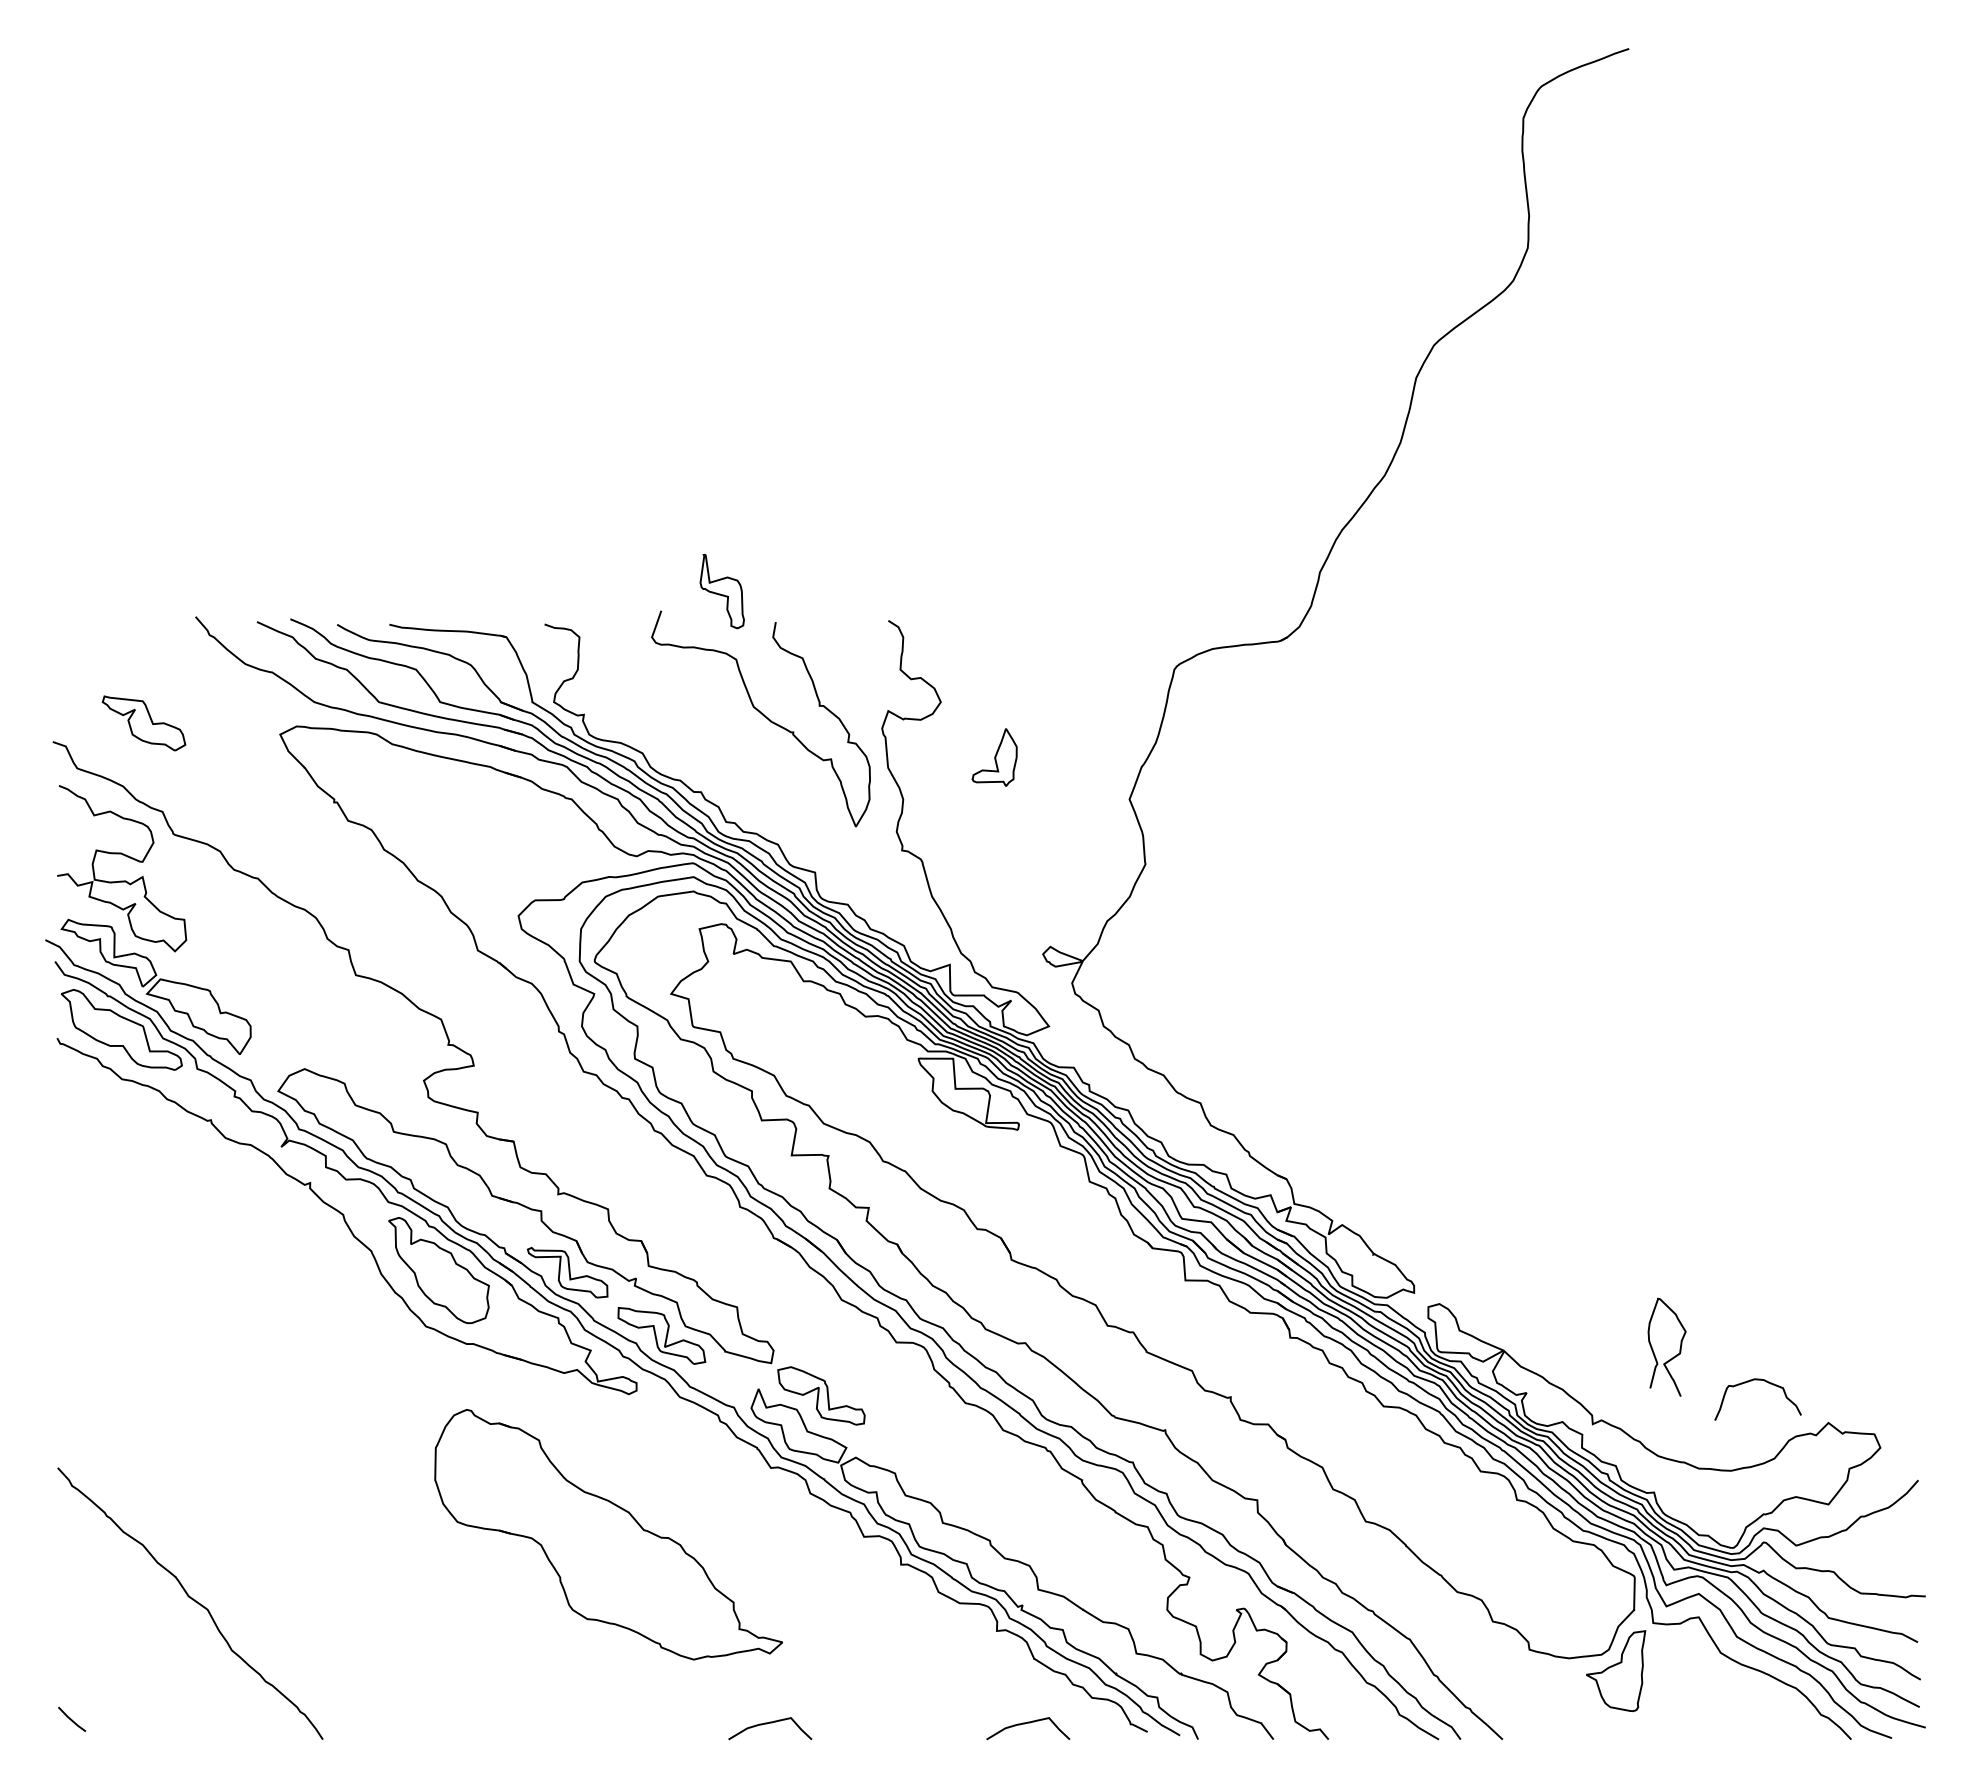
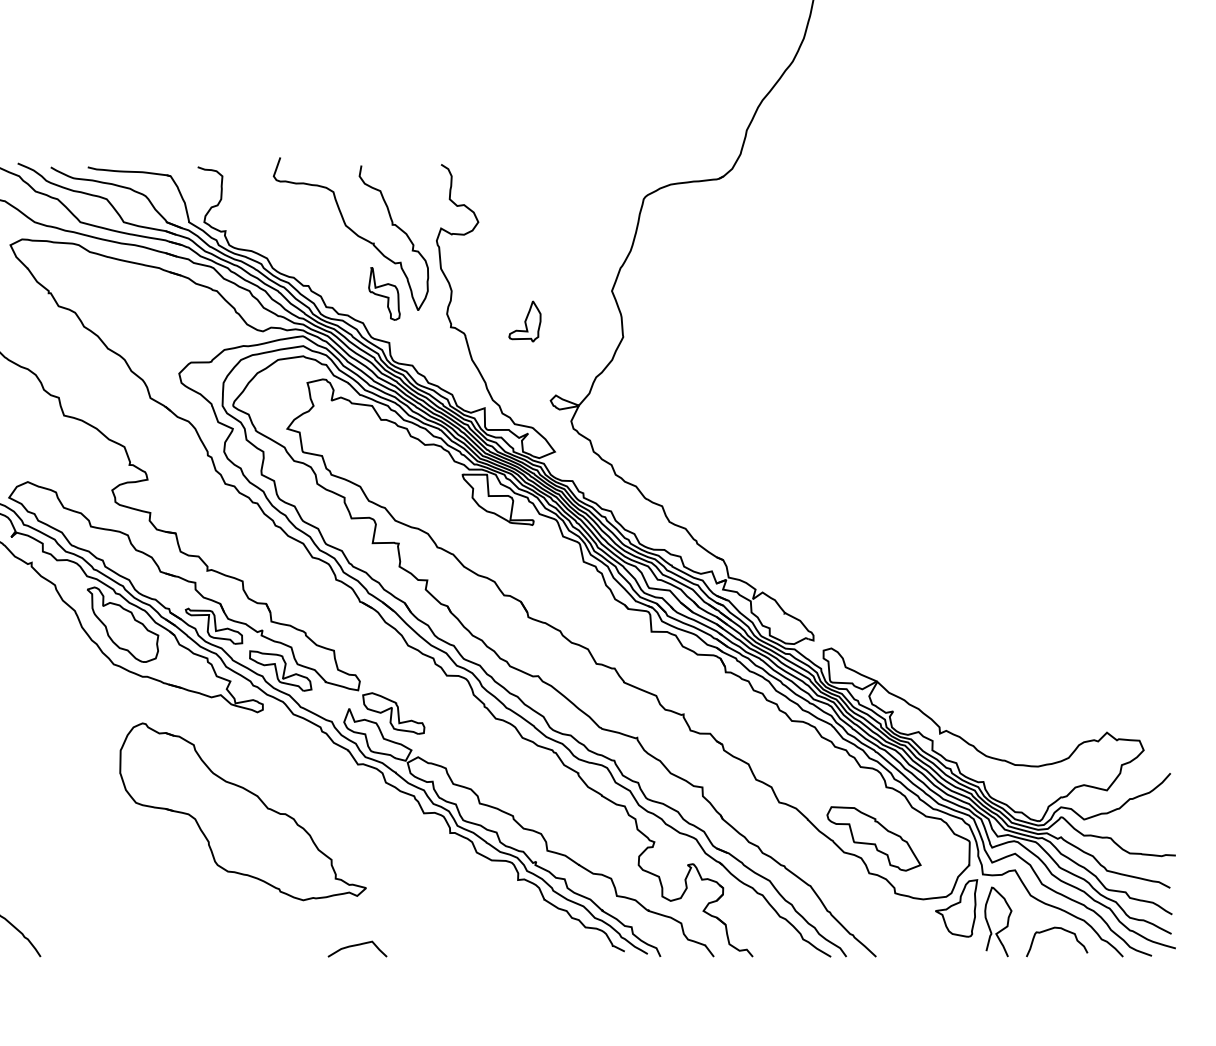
part: (721, 591) -> (383, 293), moved
part: (994, 757) -> (524, 321), moved
curve: (1673, 1356) -> (1002, 928), moved
curve: (1751, 1381) -> (1052, 929), moved
part: (1499, 1572) -> (873, 838), added
curve: (1028, 1723) -> (540, 945), removed

